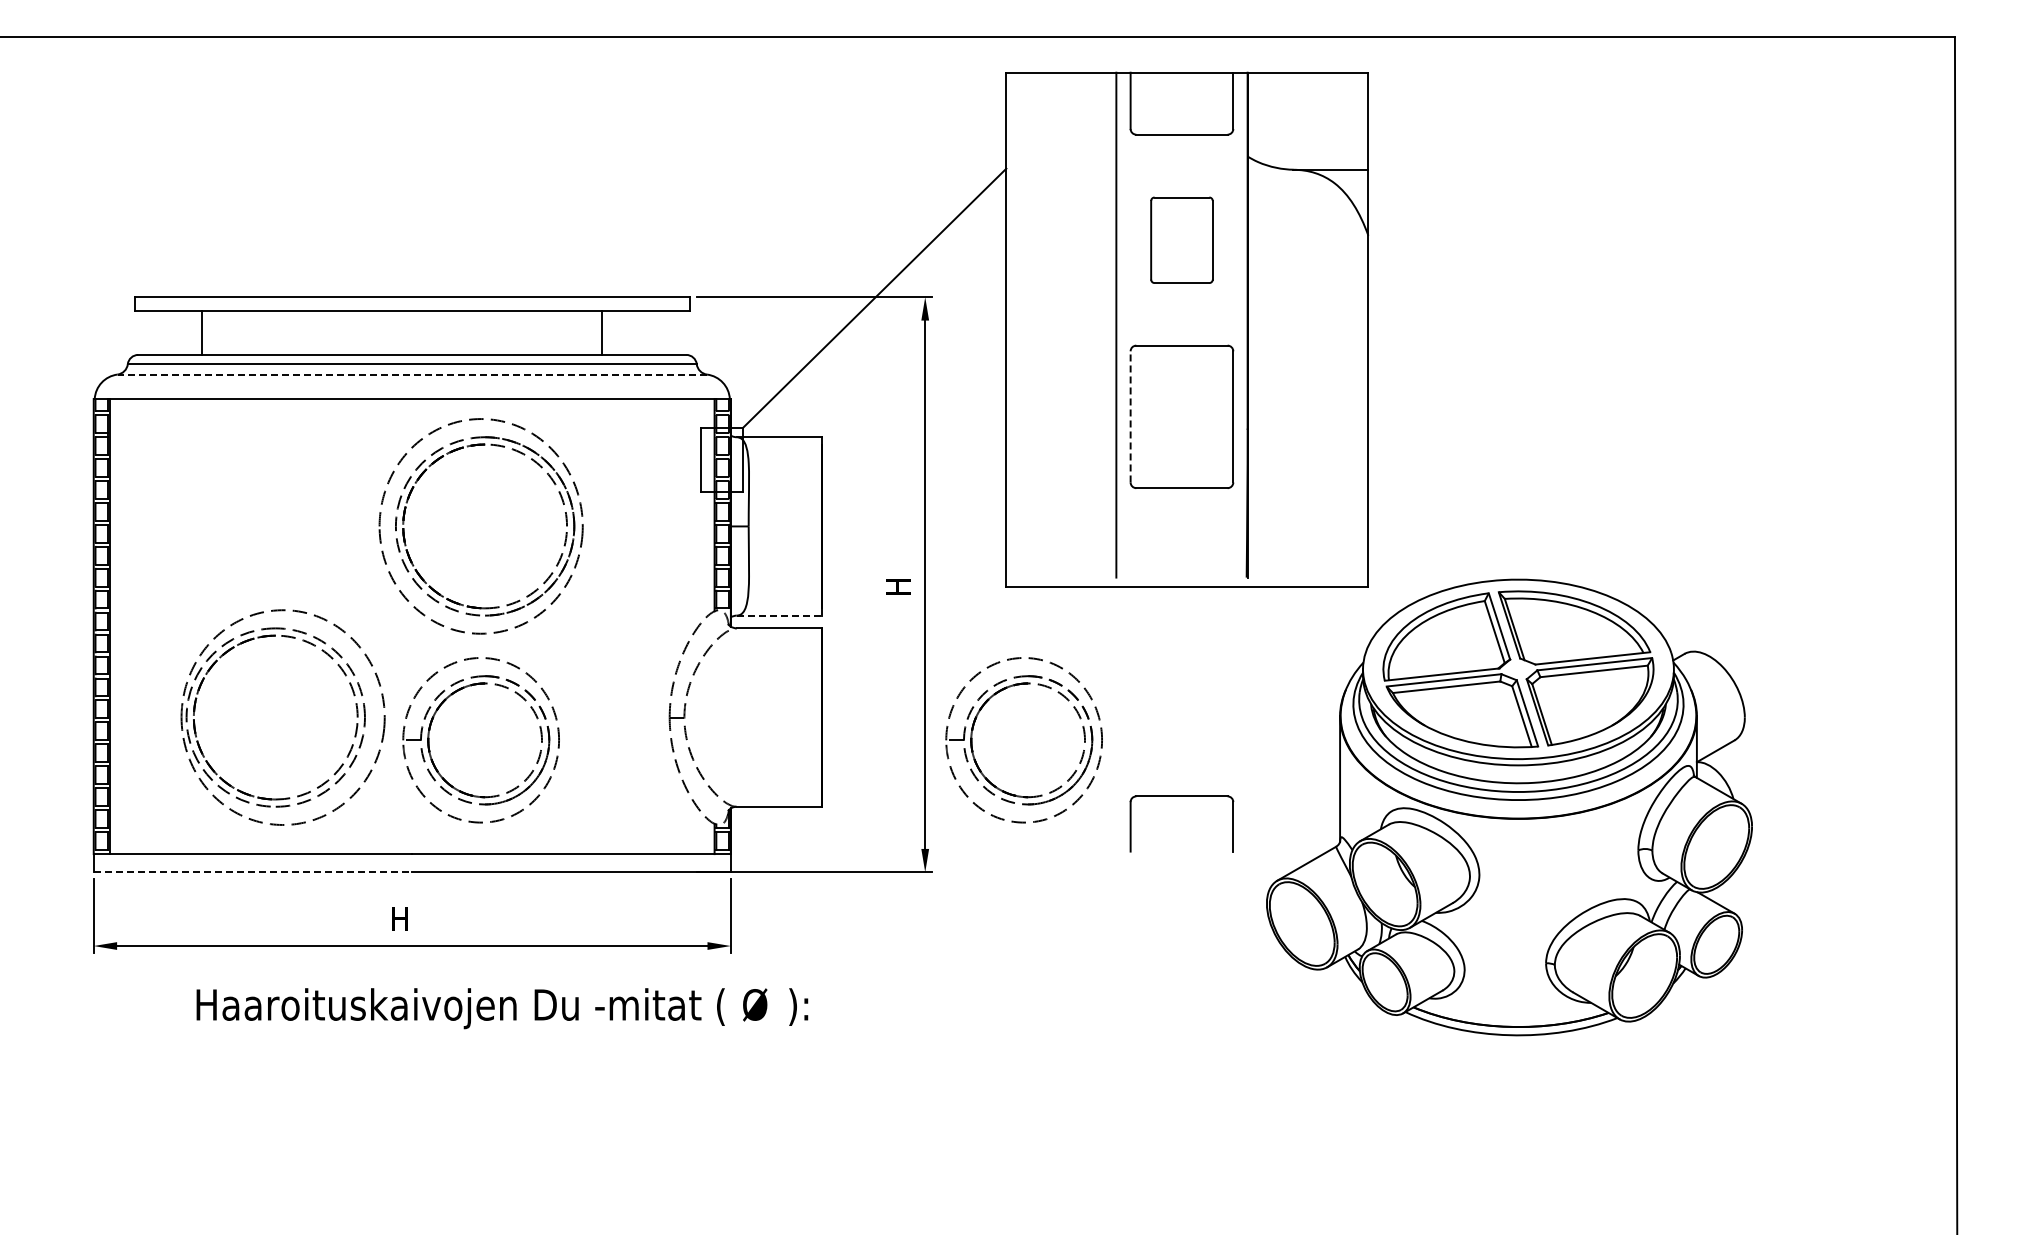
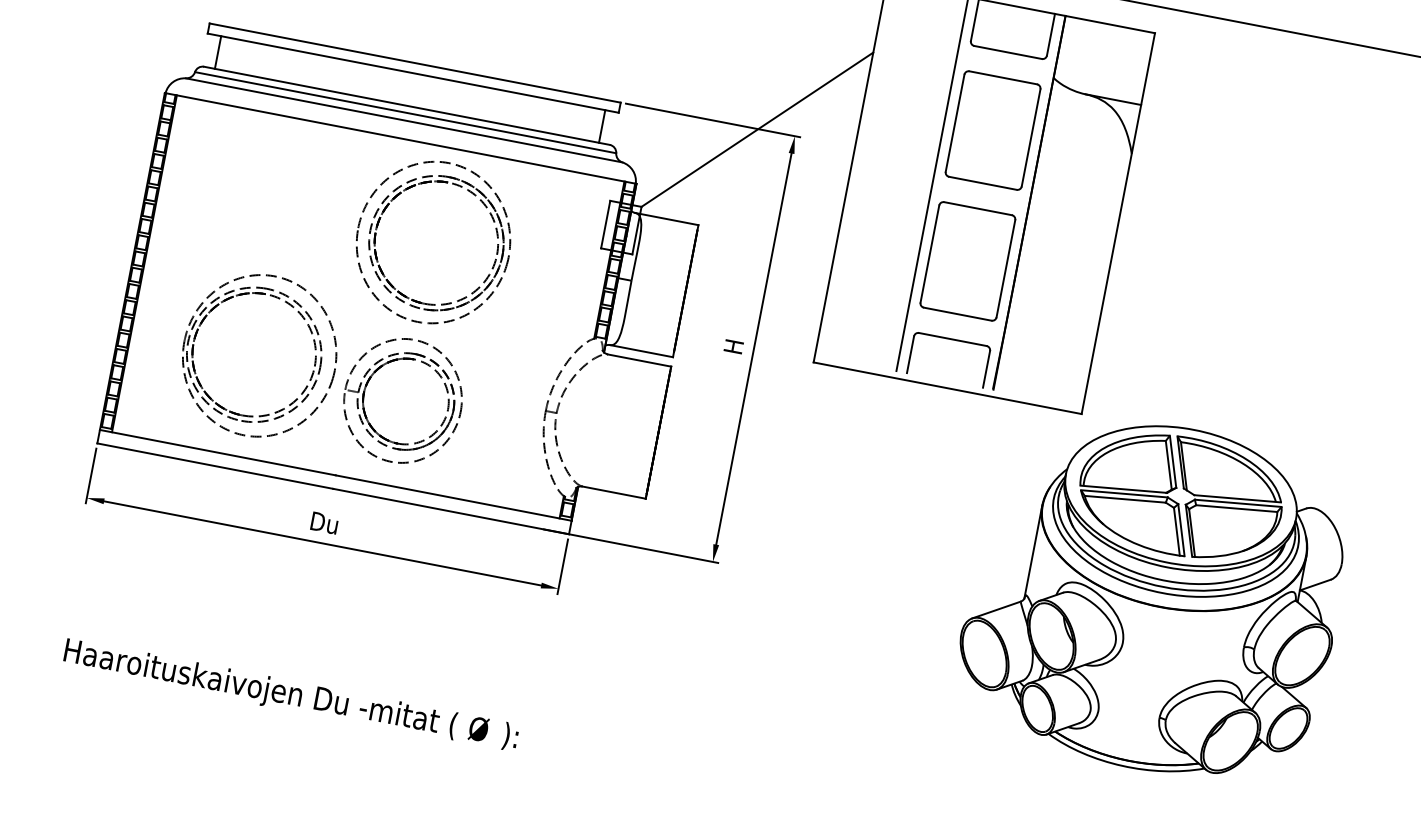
part: (1181, 240) -> (992, 130), size x1.67
line: (201, 332) -> (217, 52), moved
line: (601, 332) -> (602, 126), moved
line: (412, 374) -> (404, 120), dashed -> solid
line: (1130, 416) -> (929, 253), dashed -> solid
line: (779, 615) -> (641, 351), dashed -> solid
part: (973, 730) -> (768, 463), removed
part: (1181, 796) -> (952, 339), moved
line: (253, 872) -> (215, 466), dashed -> solid
text: (409, 918) -> (324, 522), H -> Du
text: (502, 1008) -> (291, 695), moved

